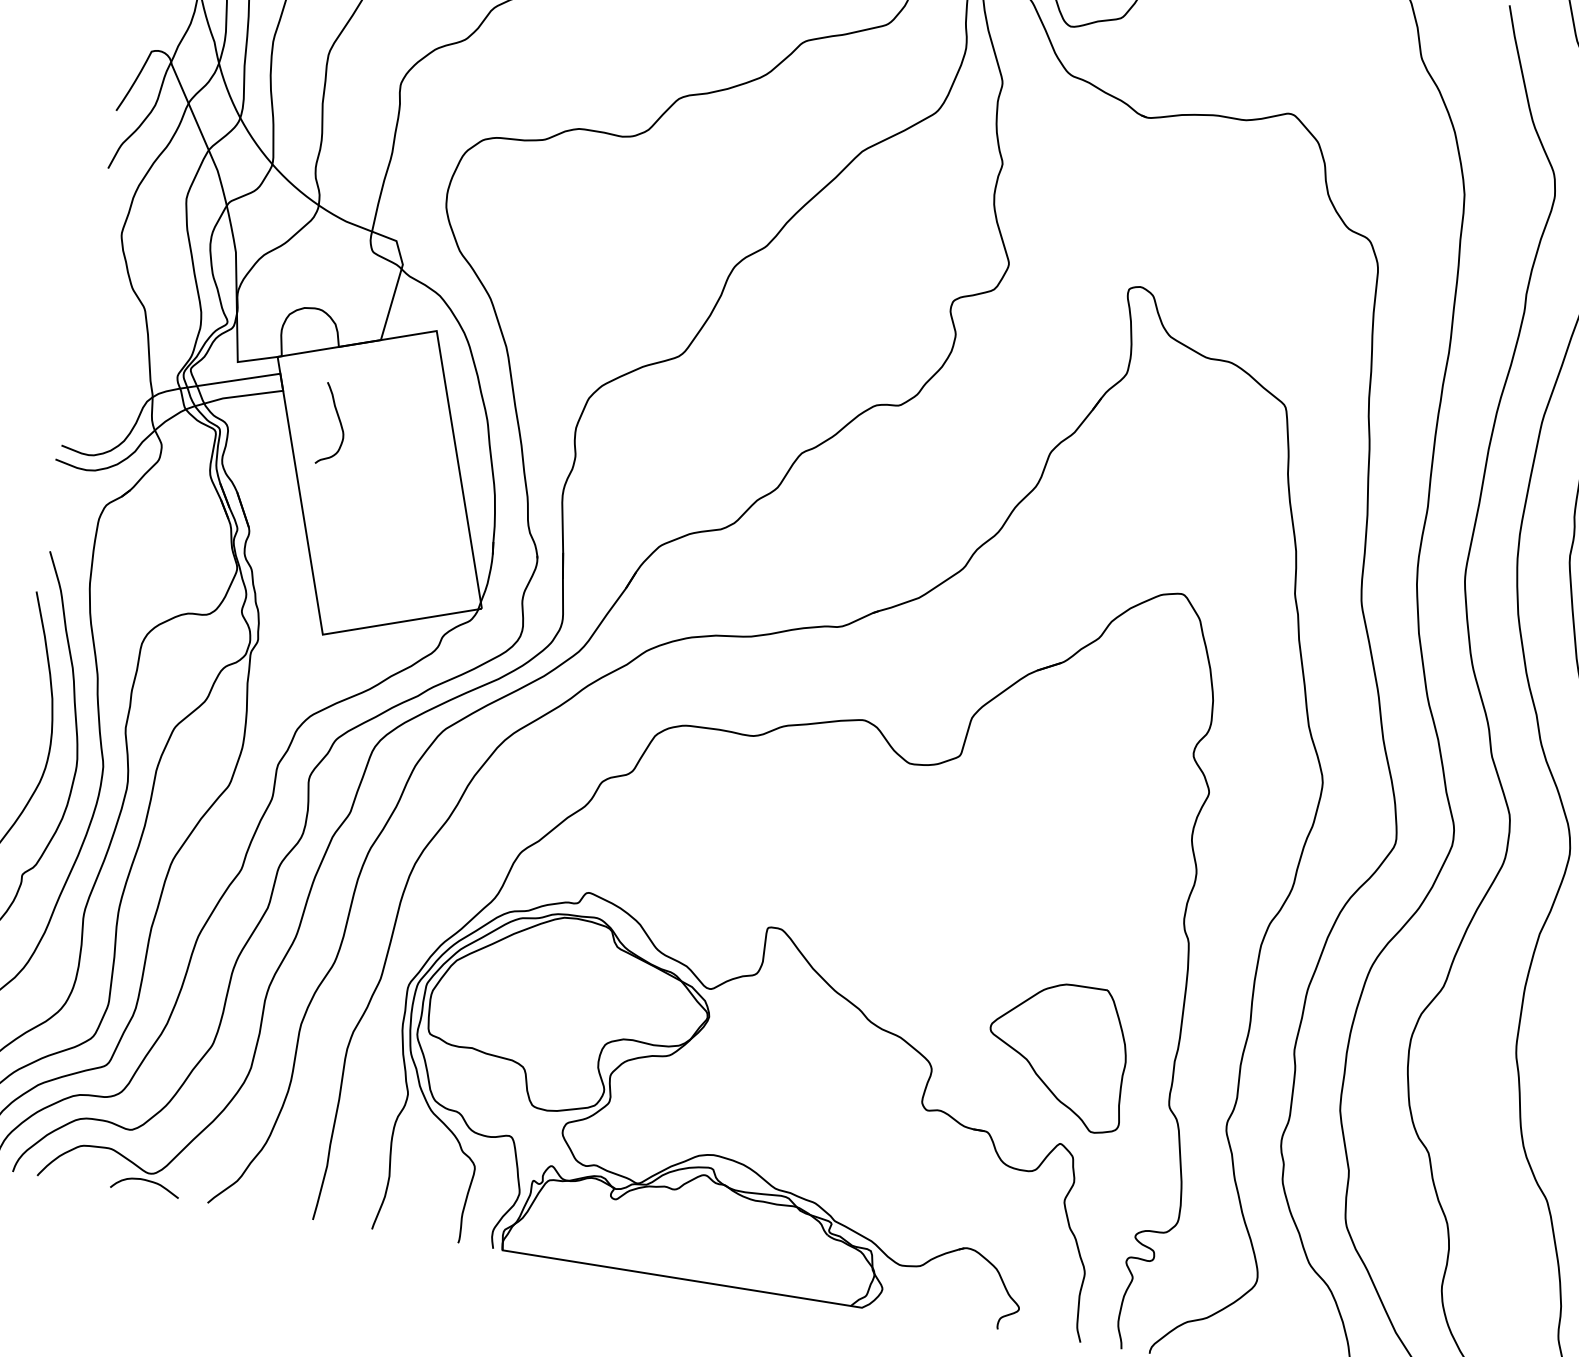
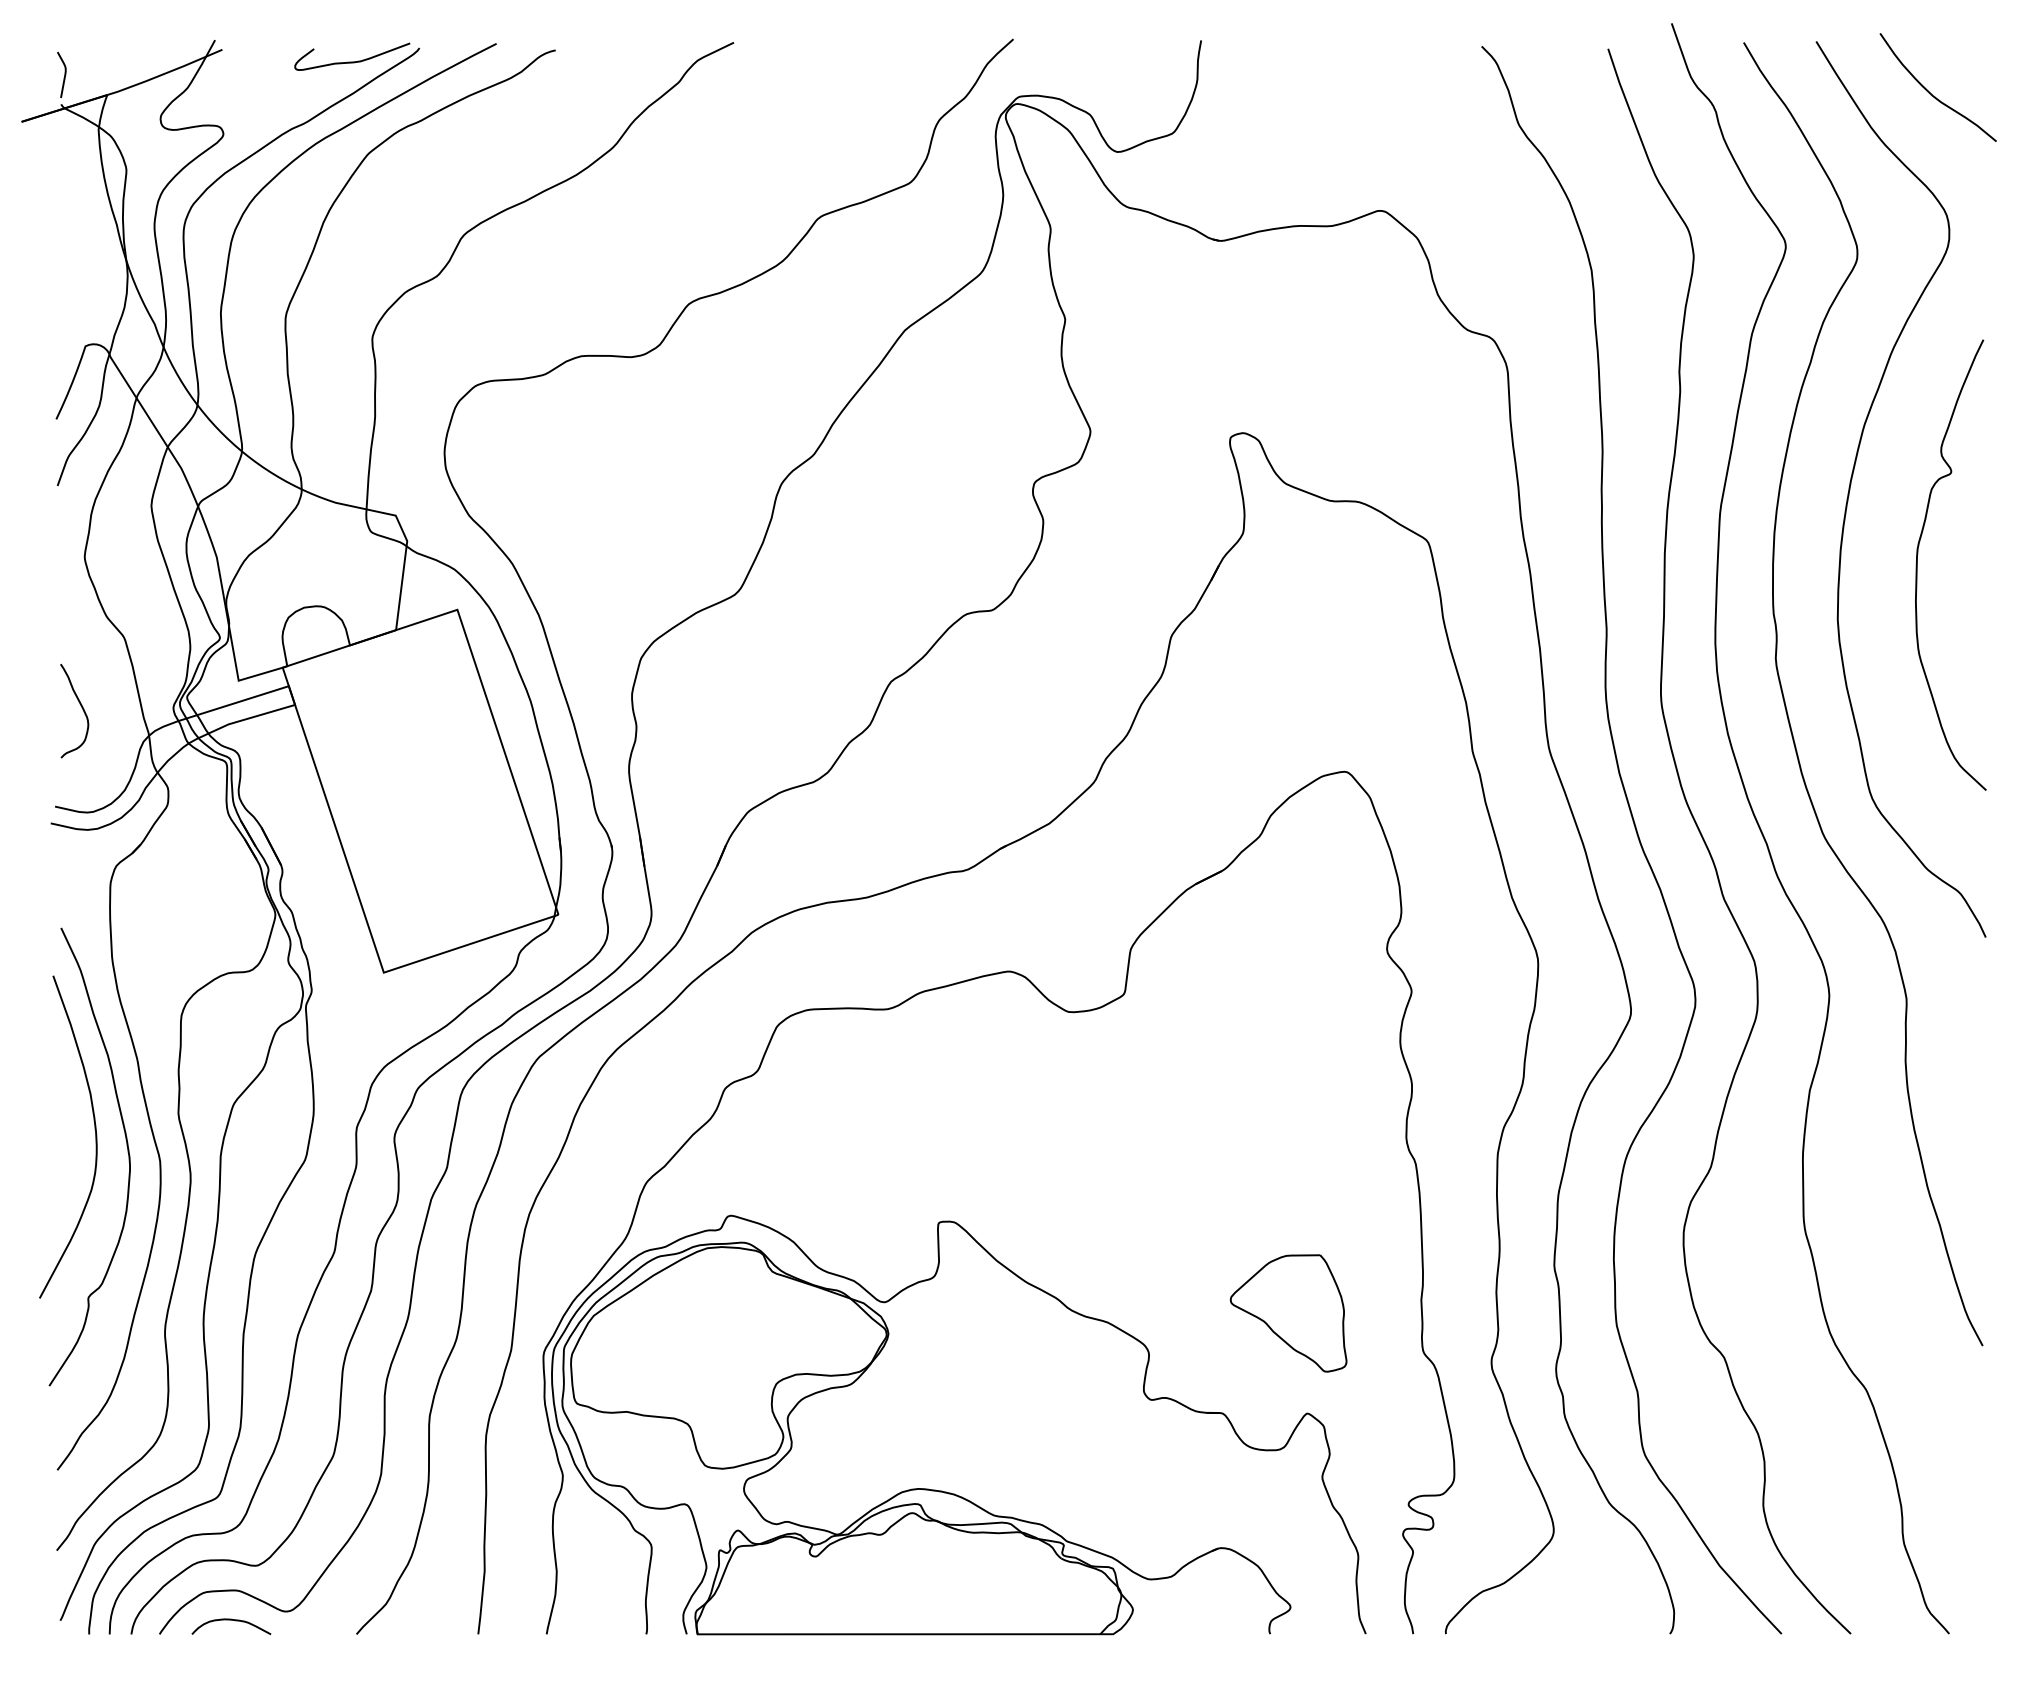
curve: (339, 422) -> (81, 707), moved
part: (1057, 1054) -> (1288, 1313), size x0.71
curve: (146, 1180) -> (231, 1620), moved

